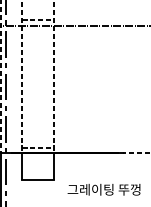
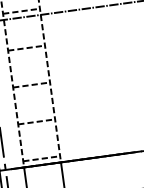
line: (38, 52) -> (26, 48), added
line: (38, 84) -> (32, 85), added
line: (38, 116) -> (37, 122), added

